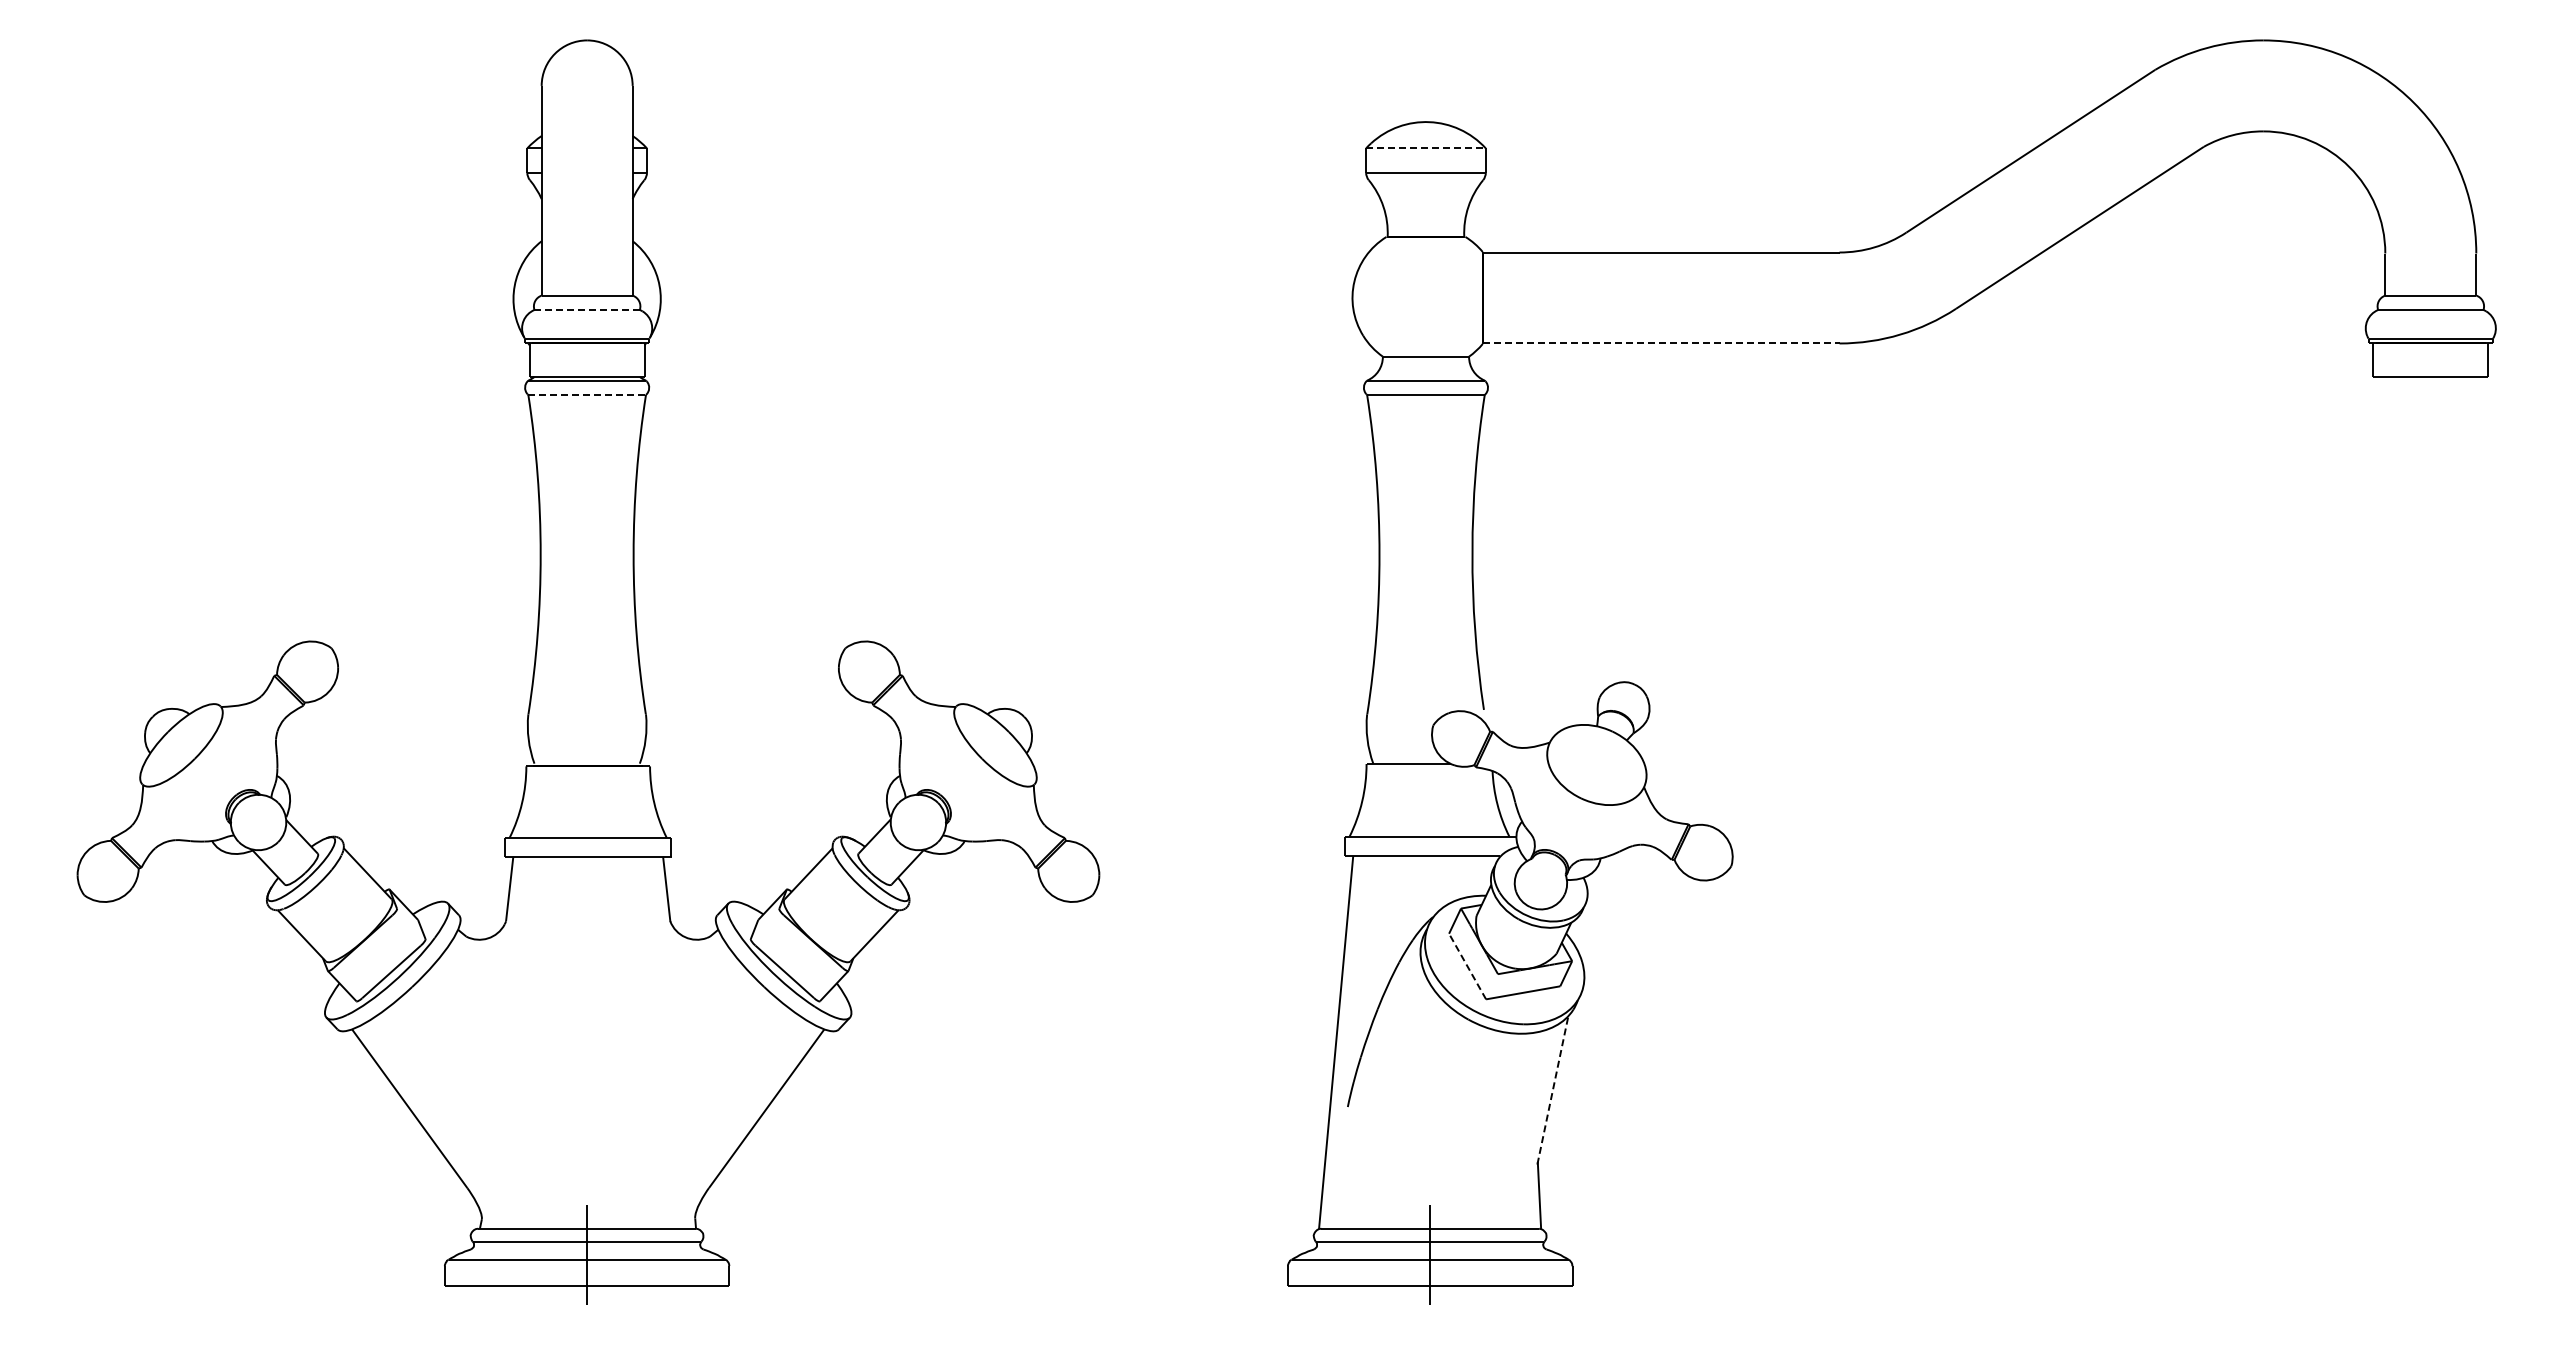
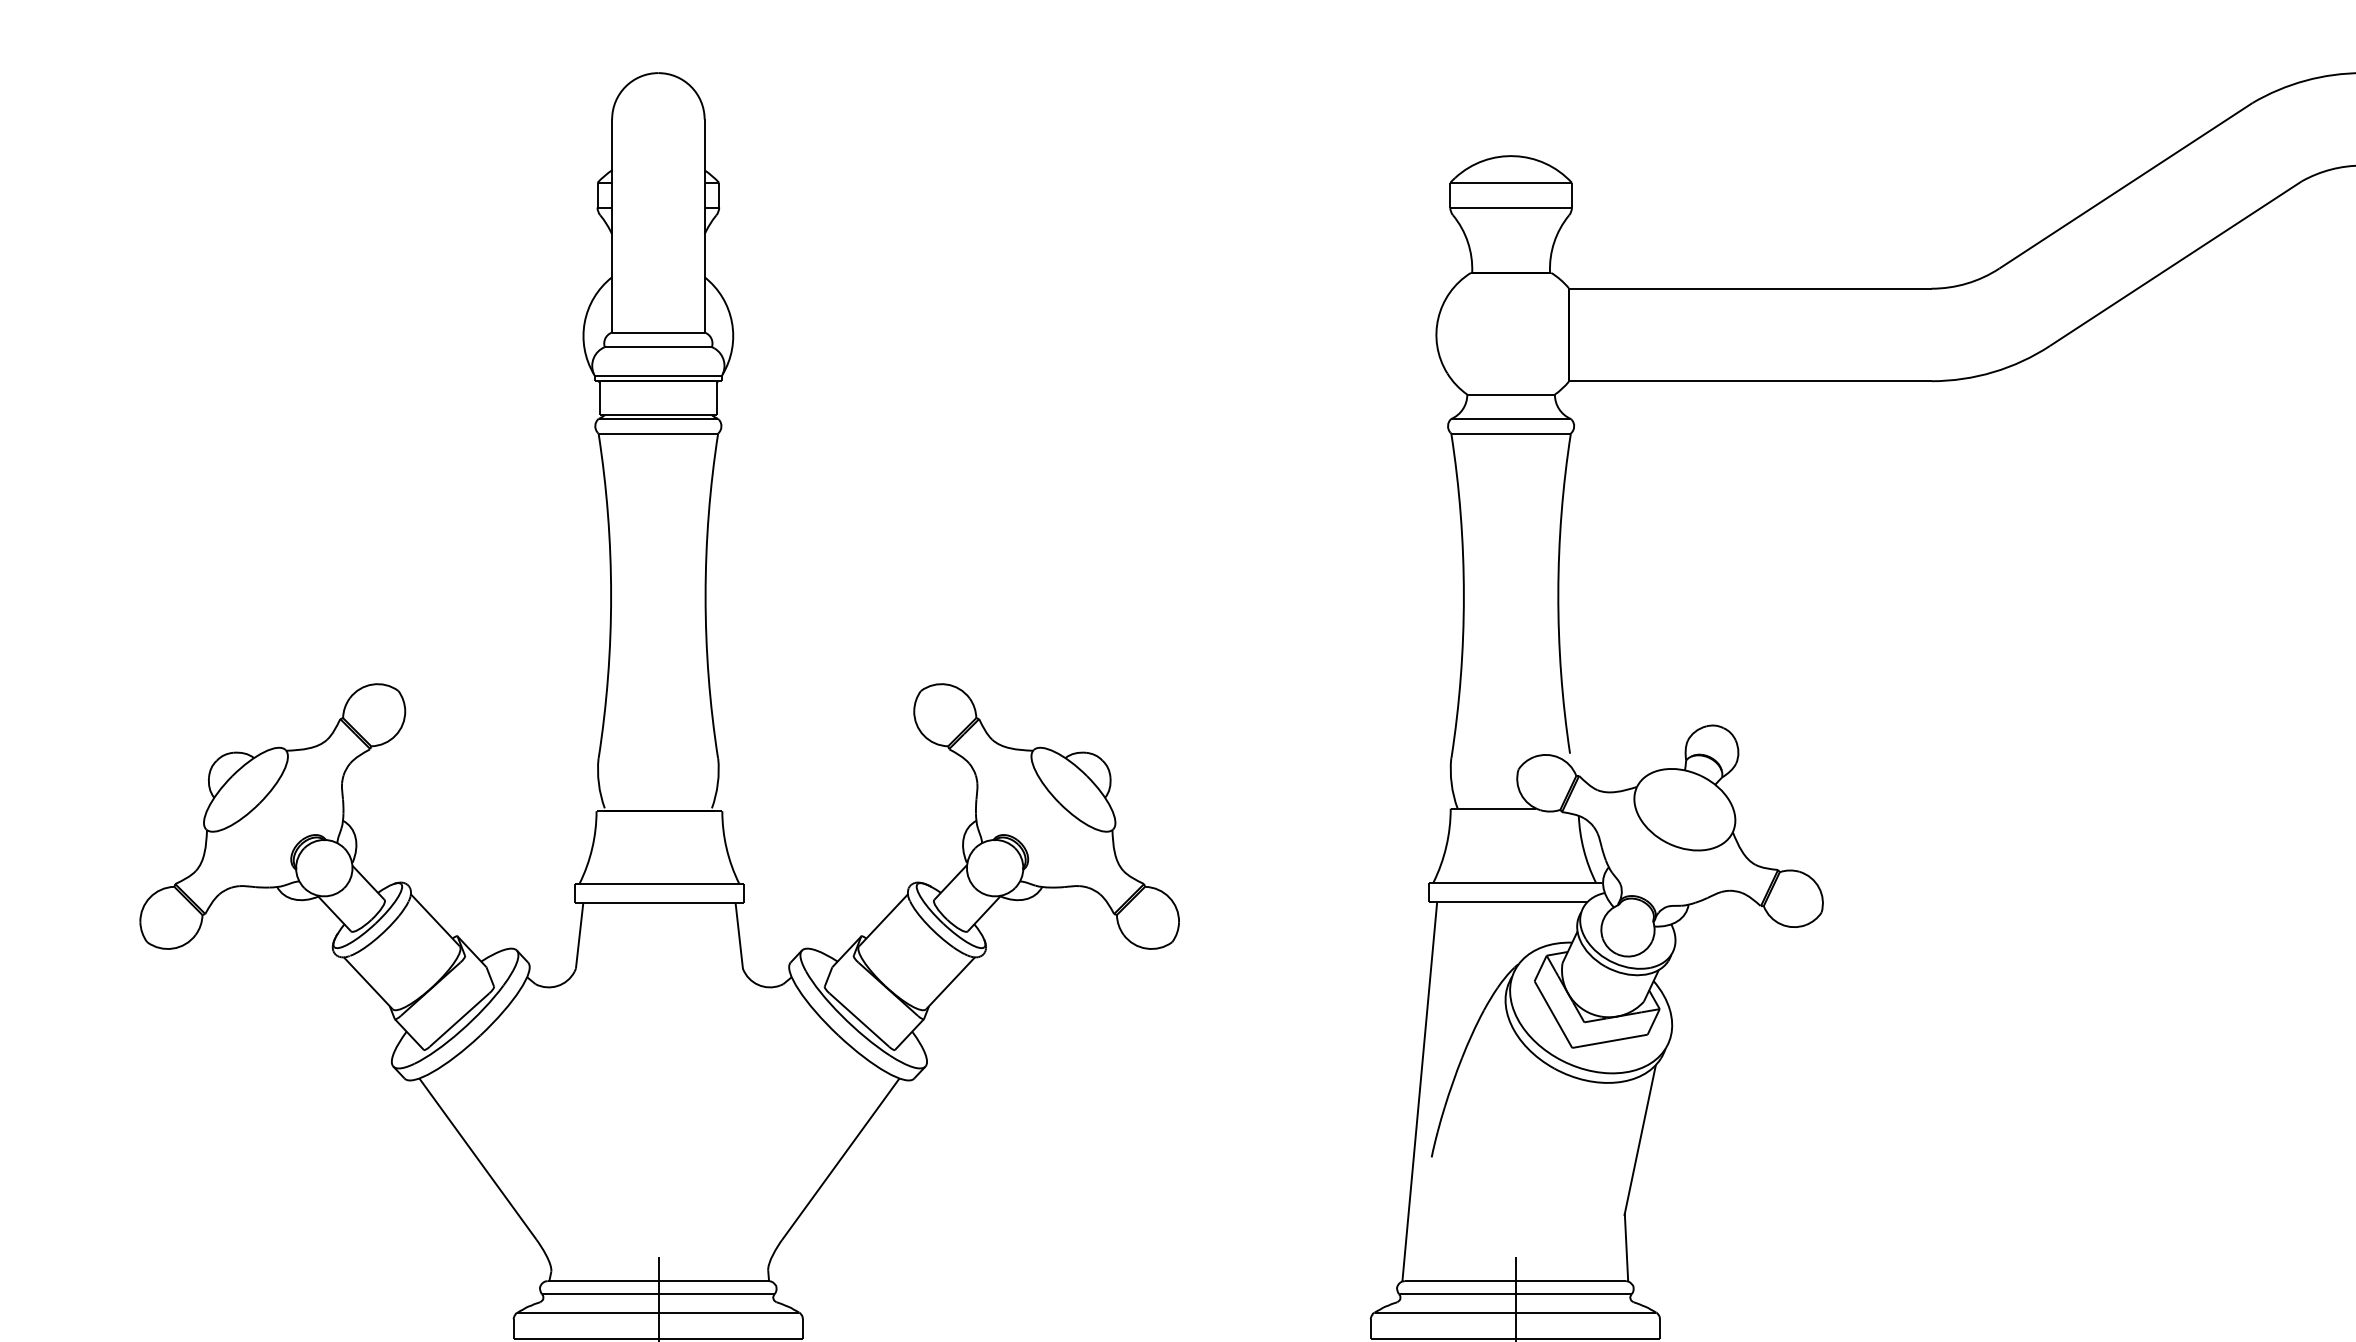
line: (1425, 148) -> (1510, 182), dashed -> solid
line: (587, 310) -> (658, 347), dashed -> solid
line: (1661, 343) -> (1750, 381), dashed -> solid
line: (587, 394) -> (658, 433), dashed -> solid
line: (1467, 966) -> (1553, 1014), dashed -> solid
line: (1552, 1090) -> (1639, 1140), dashed -> solid

